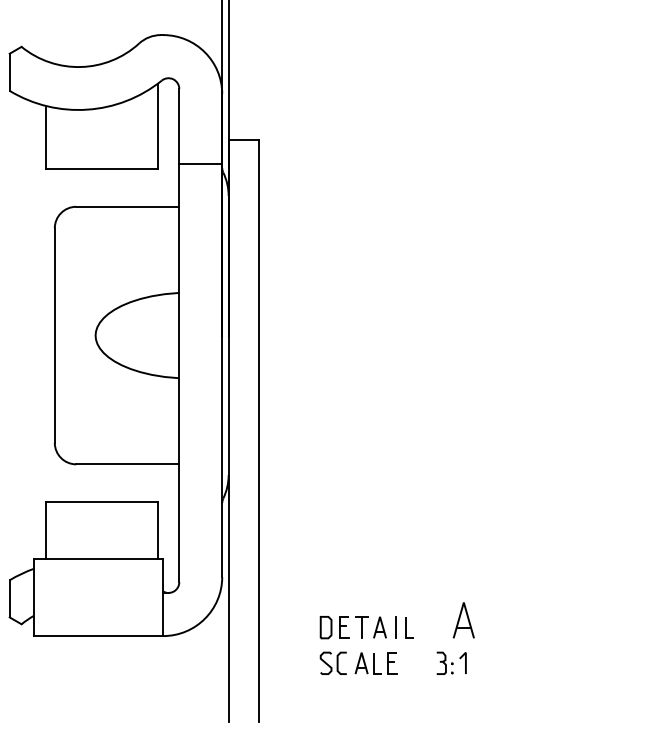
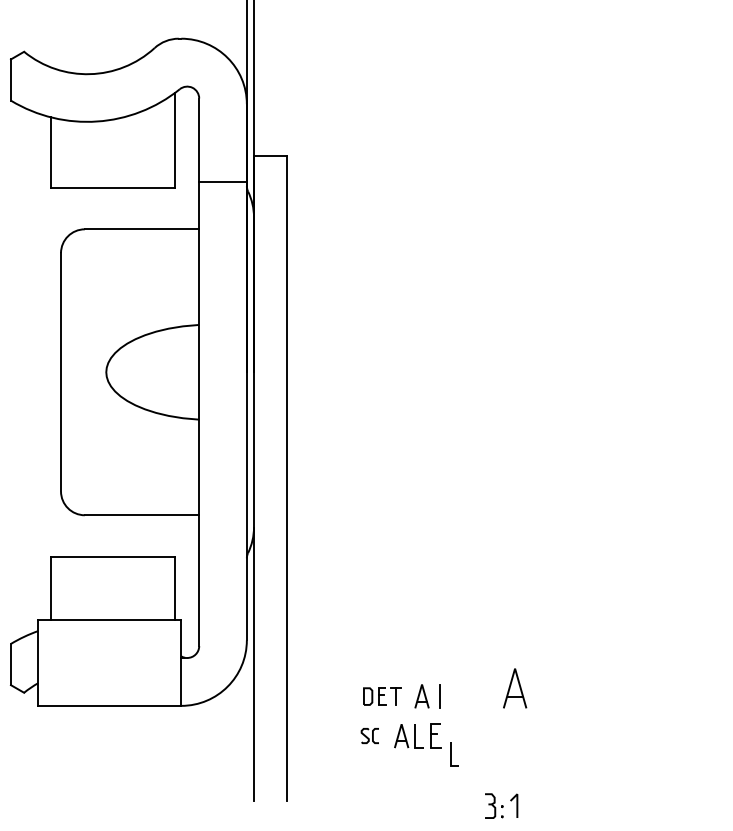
part: (343, 627) -> (381, 696), size x0.7
line: (406, 627) -> (451, 754), moved
part: (332, 662) -> (369, 735), size x0.6
part: (451, 662) -> (501, 805), moved

